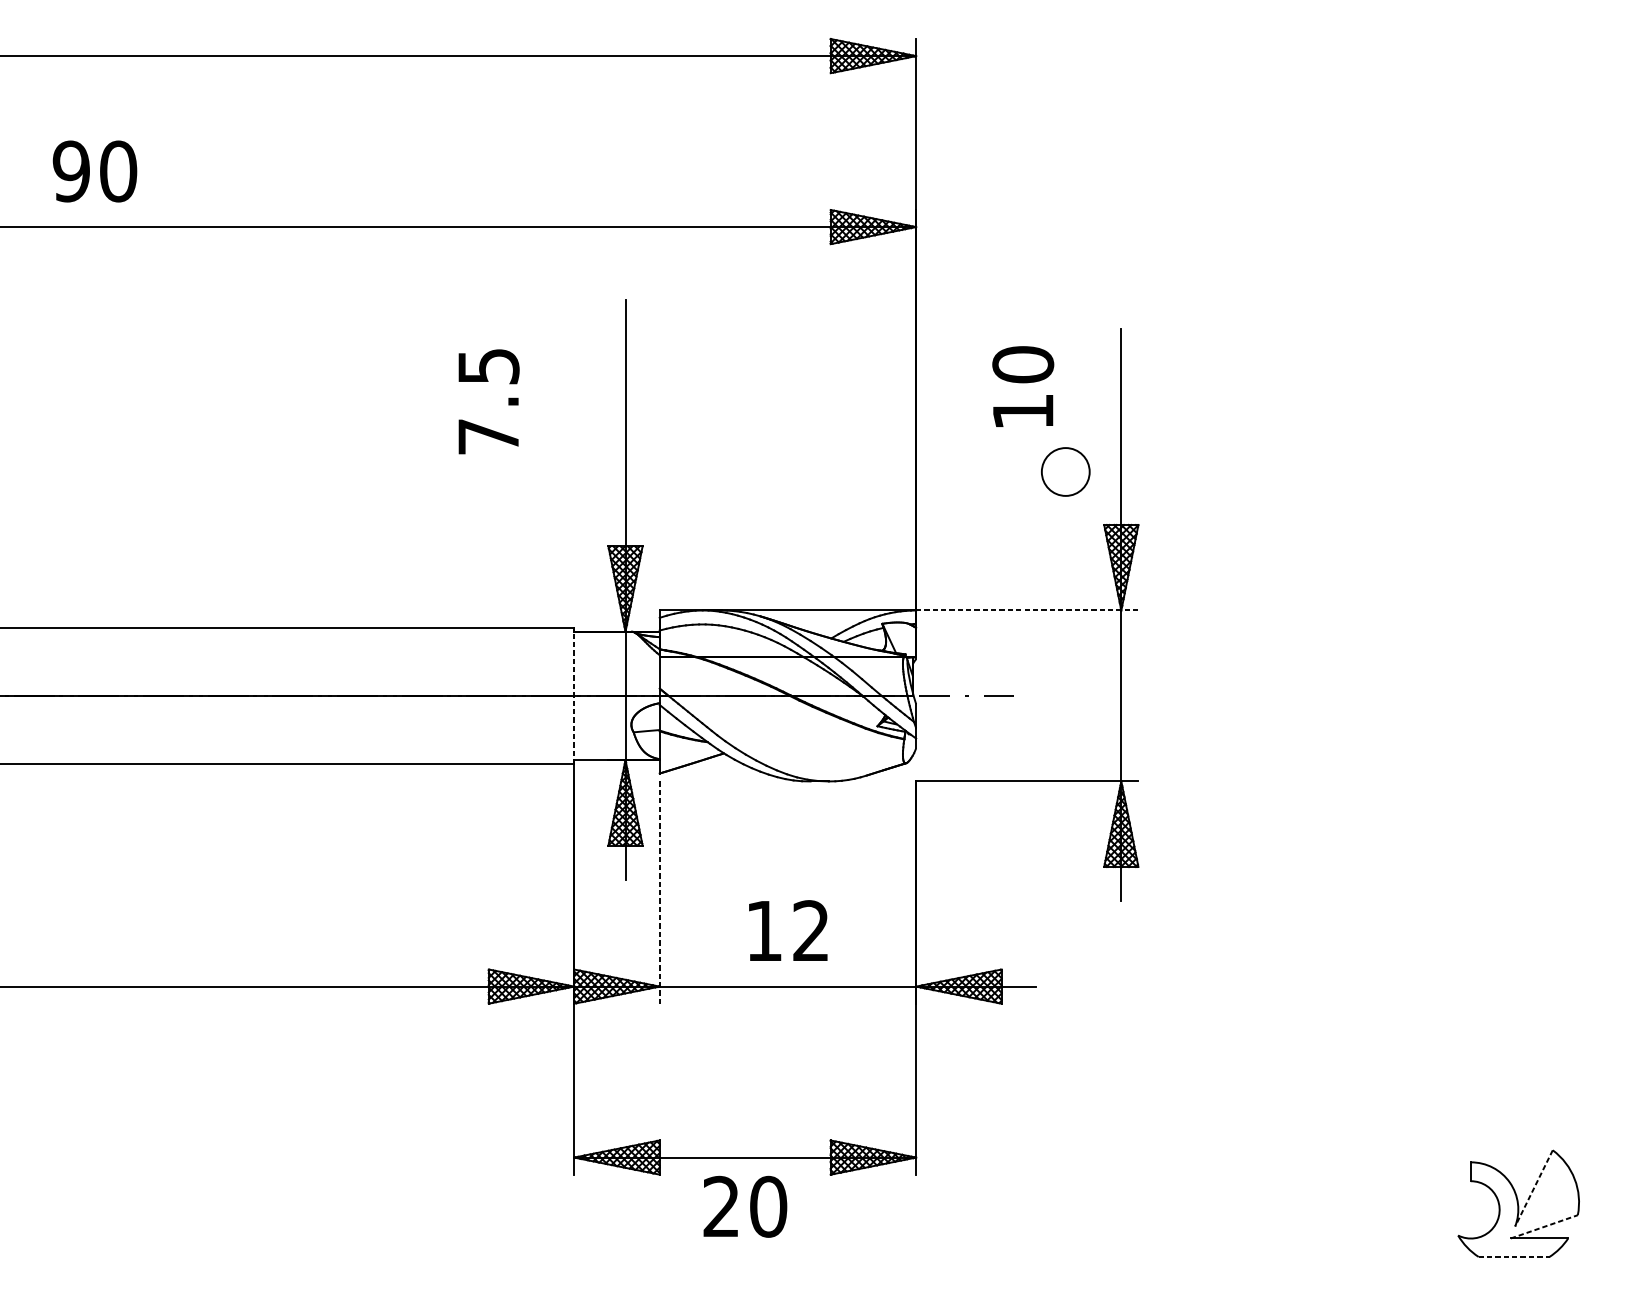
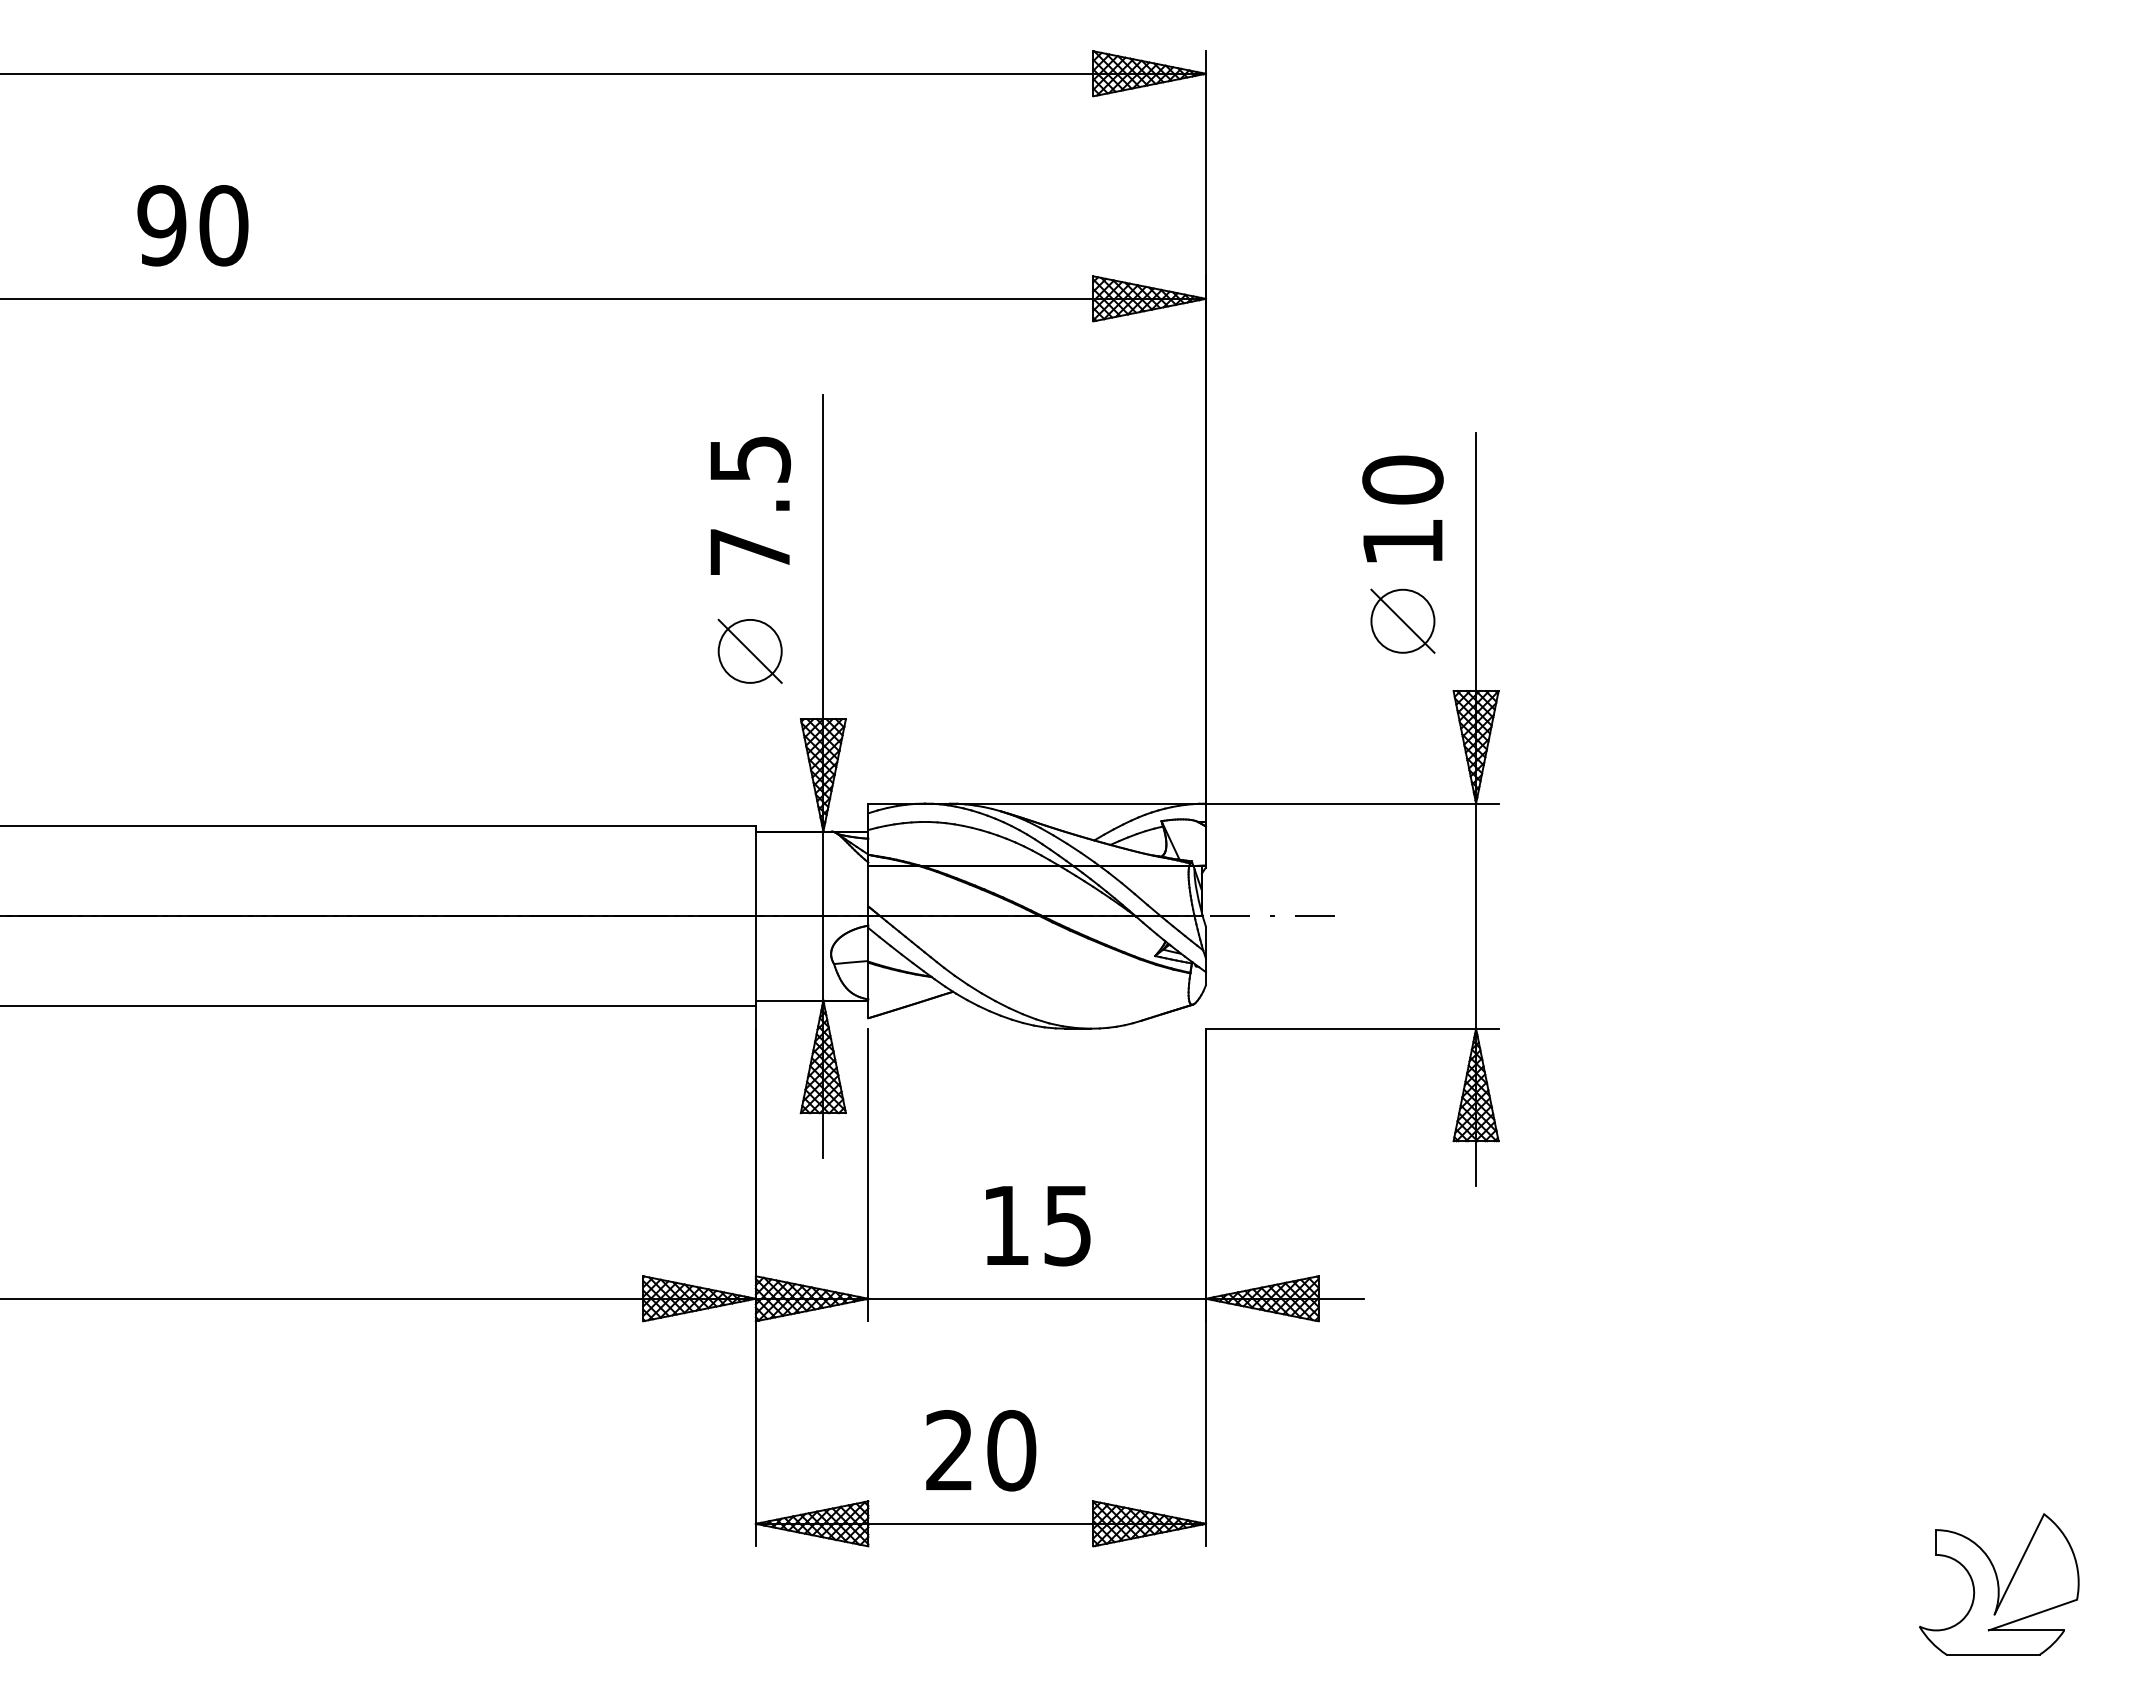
text: (94, 171) -> (192, 225), moved
text: (1022, 386) -> (1402, 508), moved
text: (488, 401) -> (750, 505), moved
line: (1065, 471) -> (1402, 620), added
part: (569, 494) -> (749, 650), added
line: (1026, 610) -> (1351, 803), dashed -> solid
line: (573, 695) -> (755, 915), dashed -> solid
line: (659, 892) -> (868, 1175), dashed -> solid
text: (810, 930) -> (1067, 1225), 12 -> 15
line: (1534, 1188) -> (2019, 1564), dashed -> solid
text: (745, 1206) -> (981, 1450), moved
line: (1543, 1227) -> (2032, 1615), dashed -> solid
line: (1514, 1256) -> (1993, 1654), dashed -> solid

